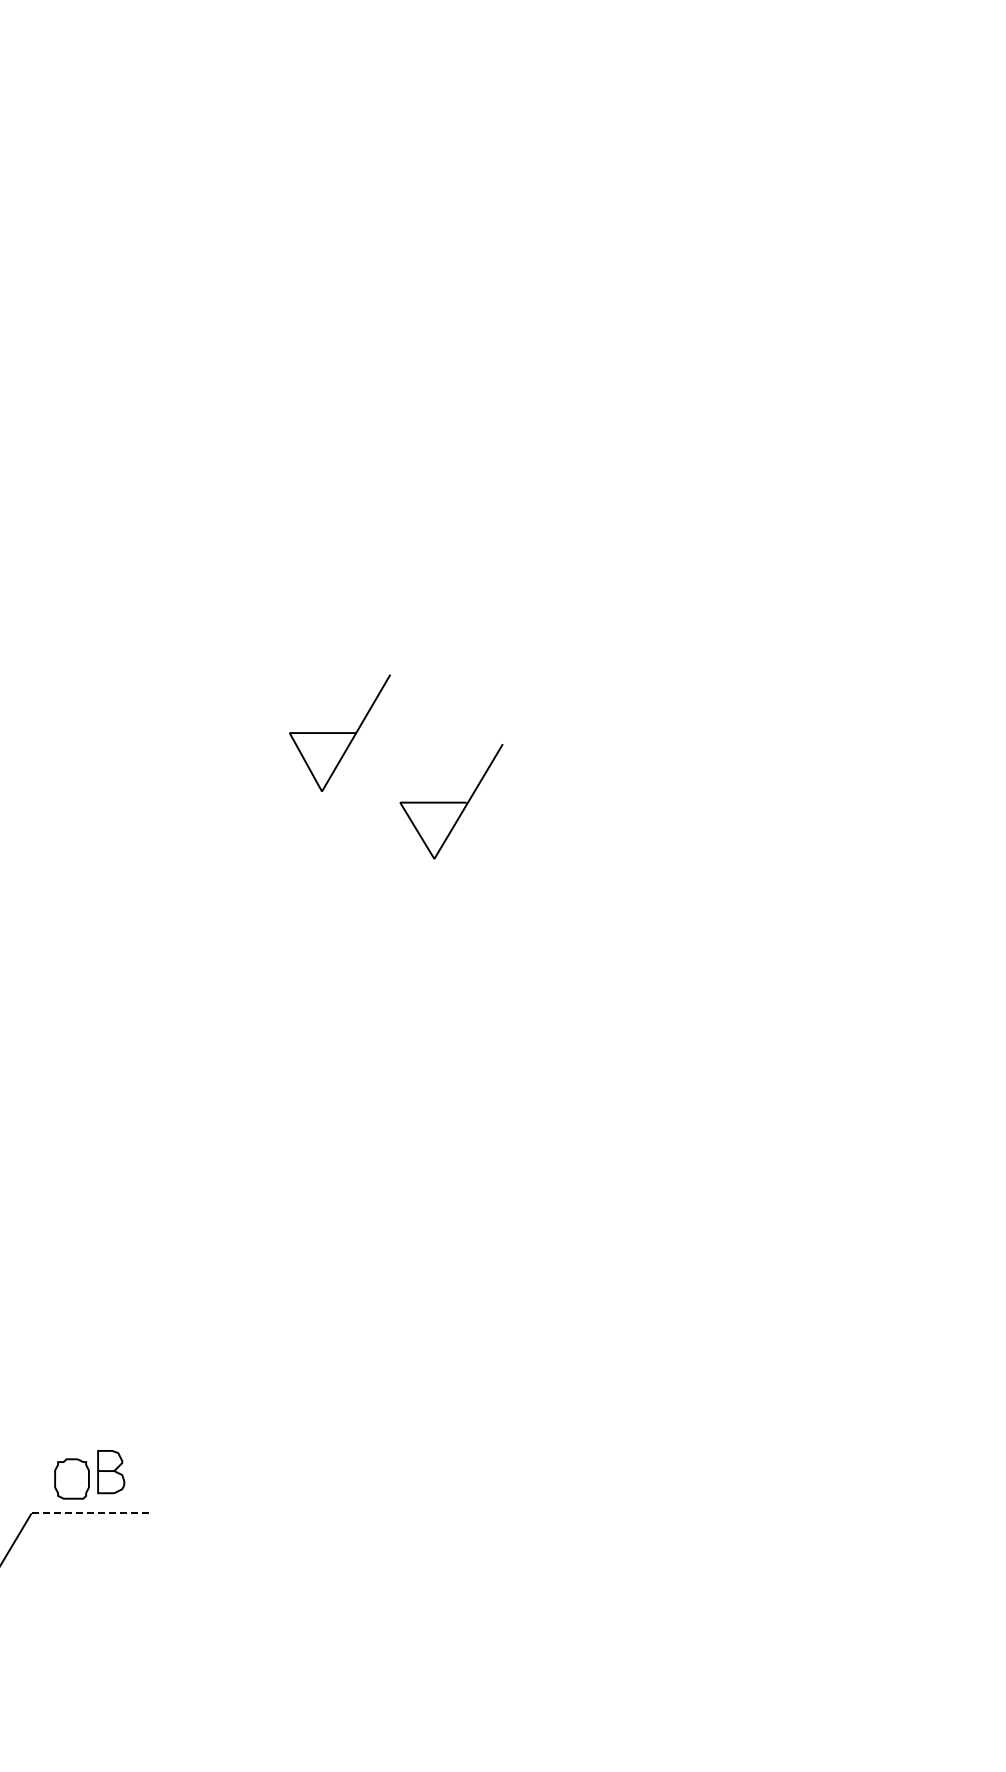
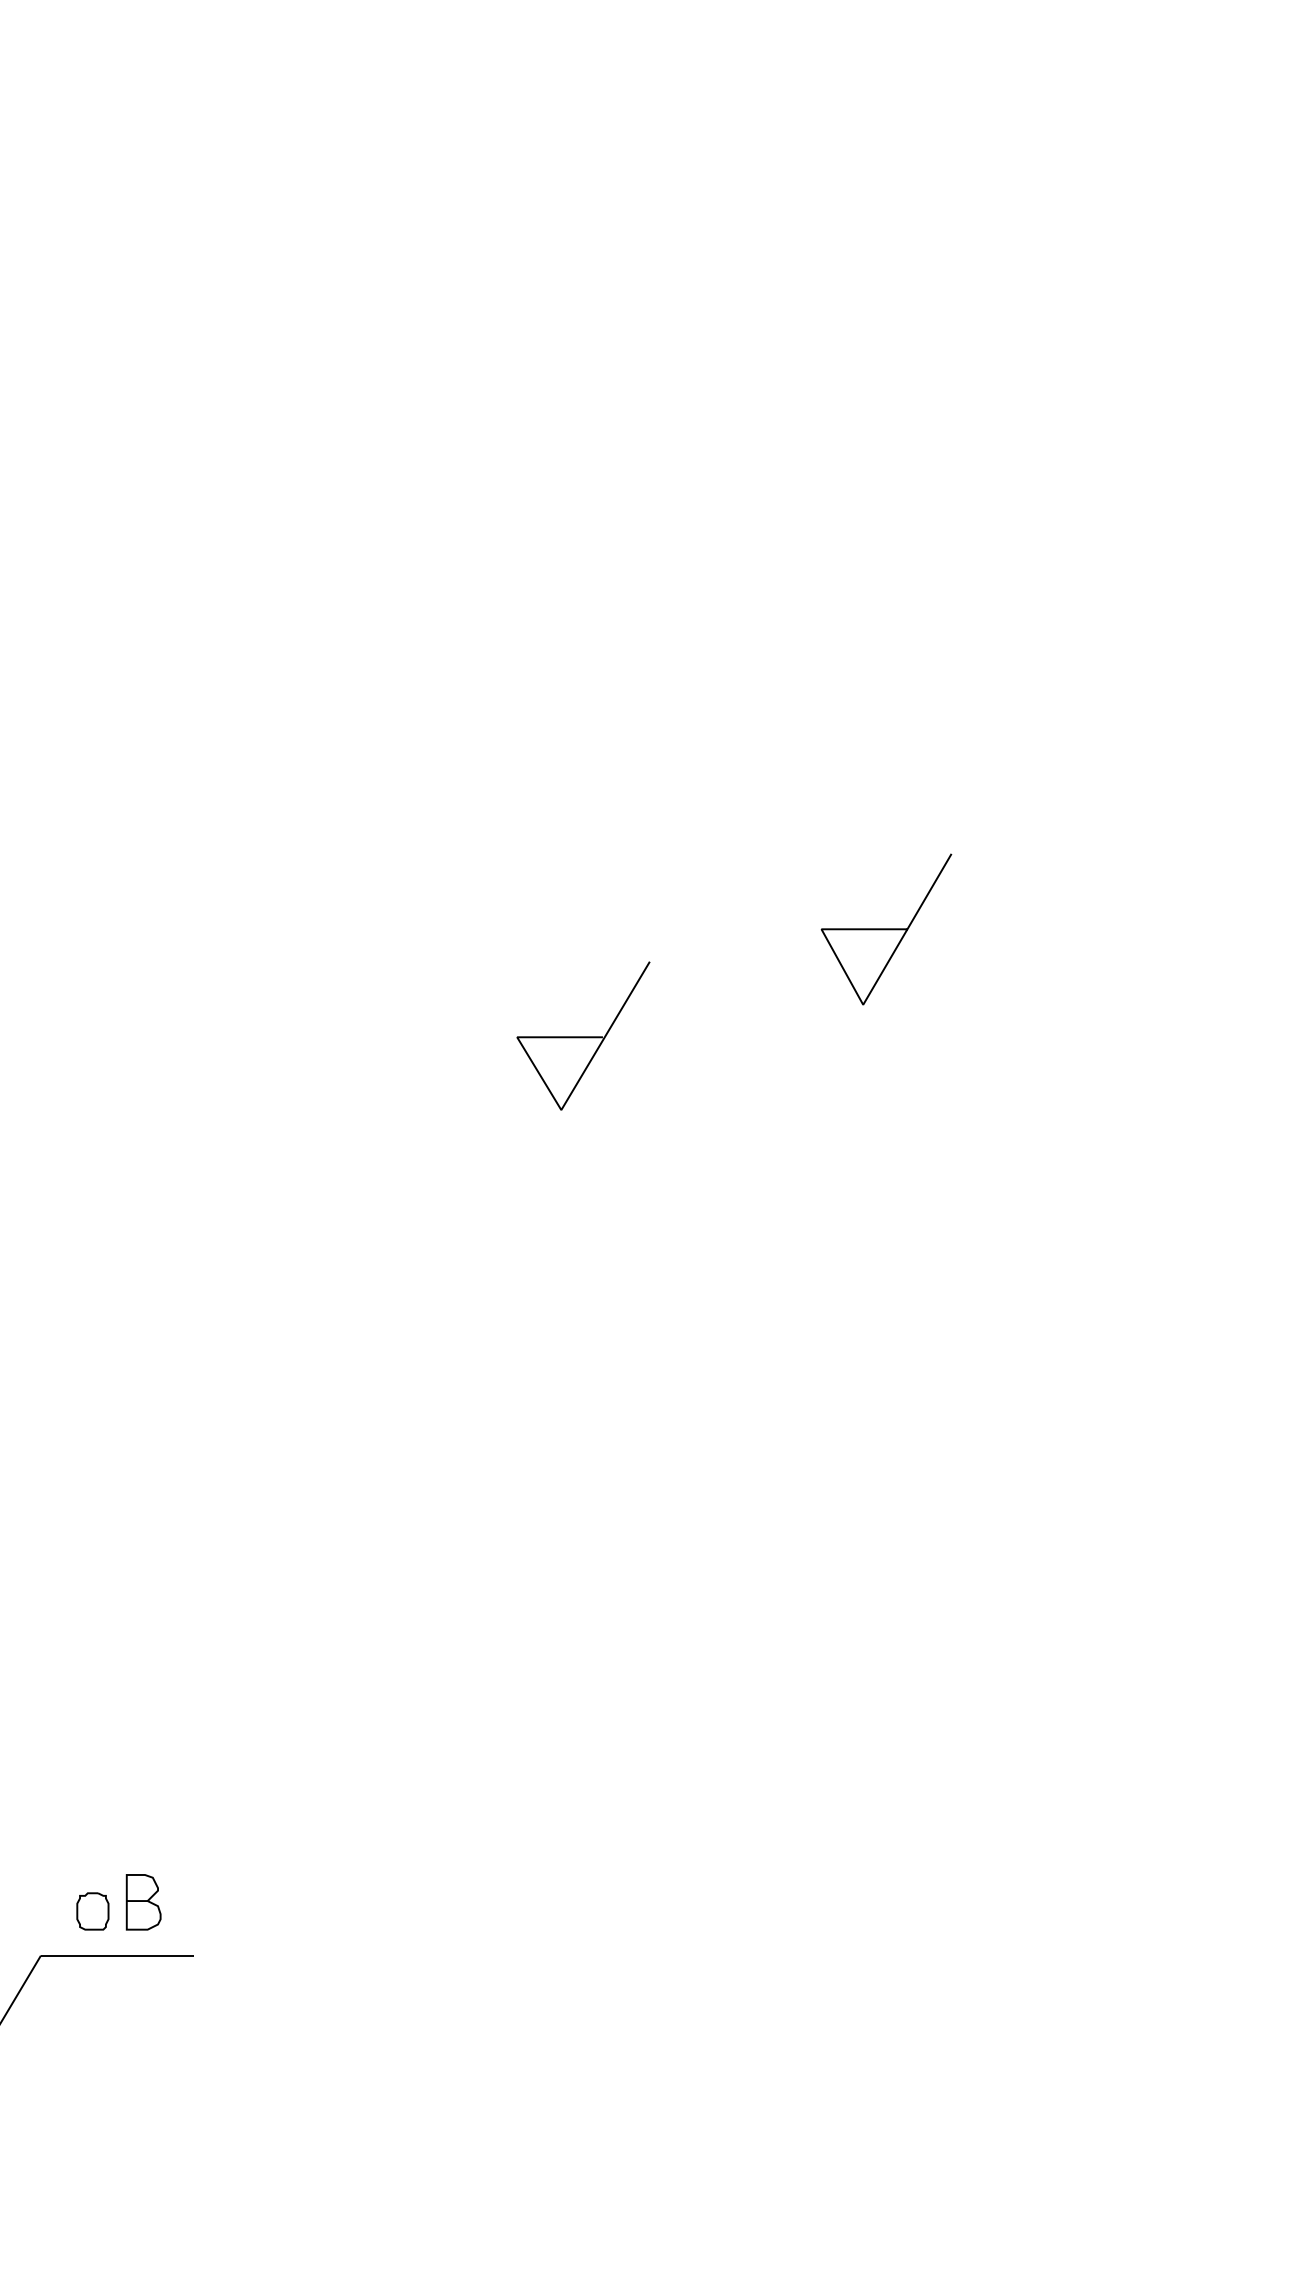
line: (339, 732) -> (885, 928), moved
part: (71, 1479) -> (92, 1911), size x0.71
line: (91, 1513) -> (118, 1955), dashed -> solid

